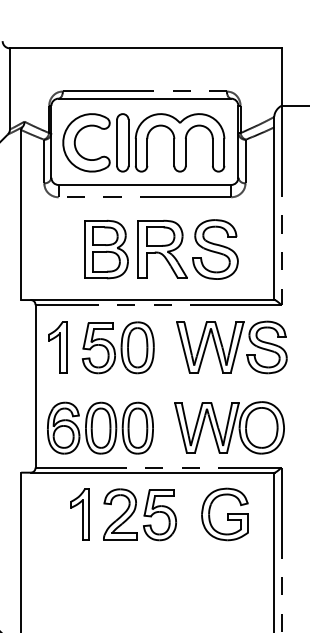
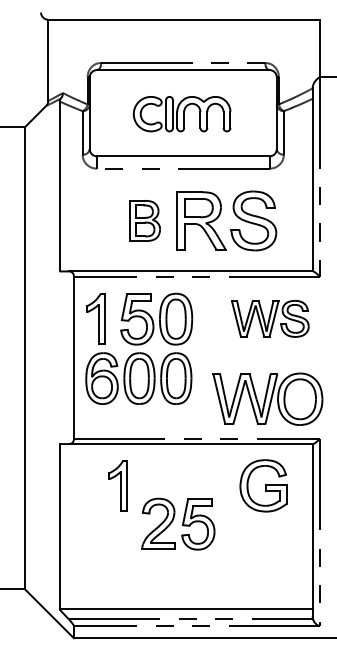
part: (143, 142) -> (181, 113), size x0.6
part: (107, 249) -> (145, 220), size x0.7
part: (232, 347) -> (270, 318), size x0.7
part: (100, 428) -> (138, 378), moved
part: (140, 514) -> (178, 523), moved

